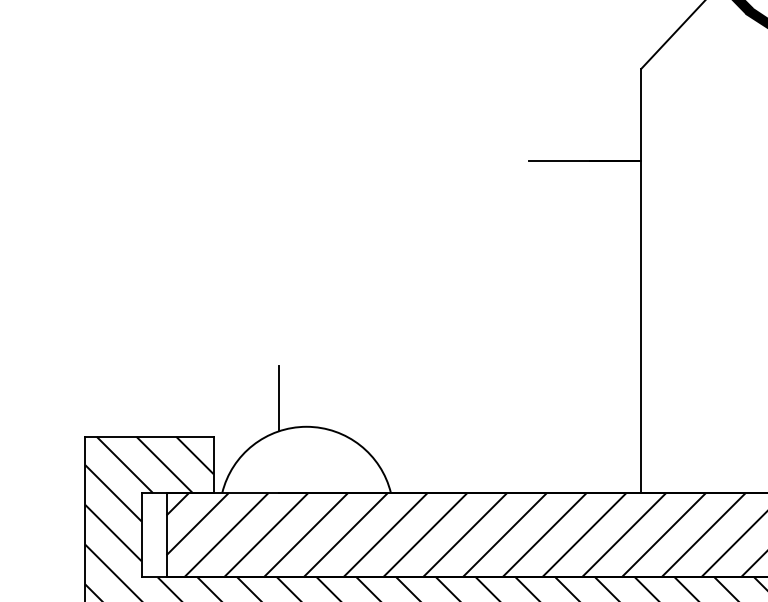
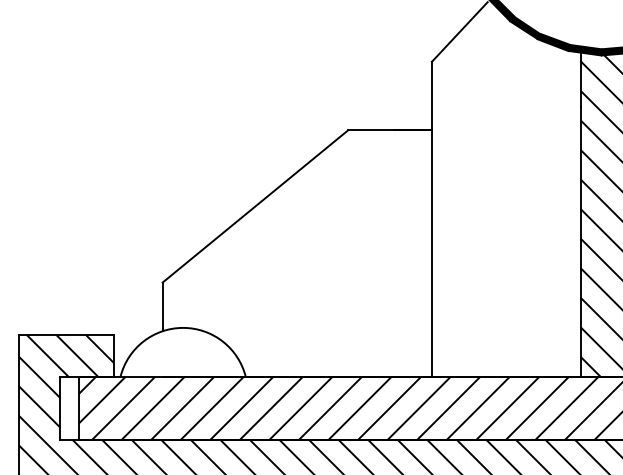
line: (403, 263) -> (255, 206), added

